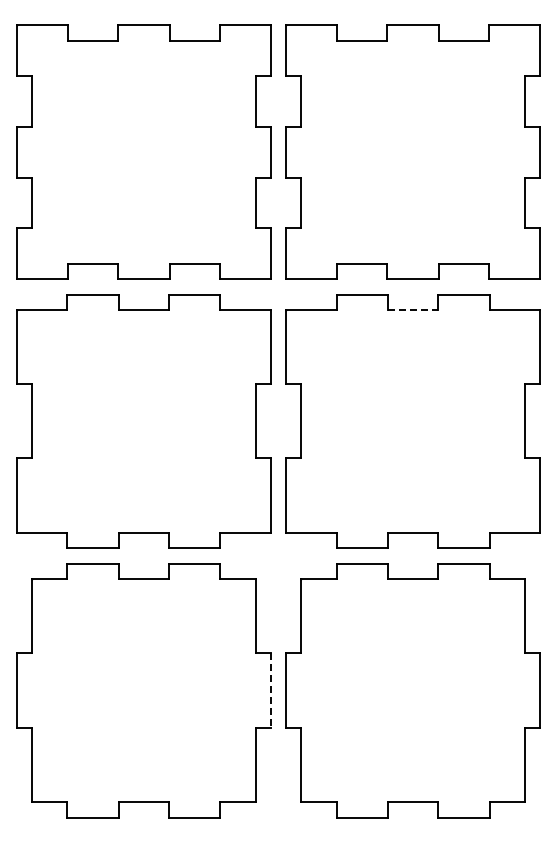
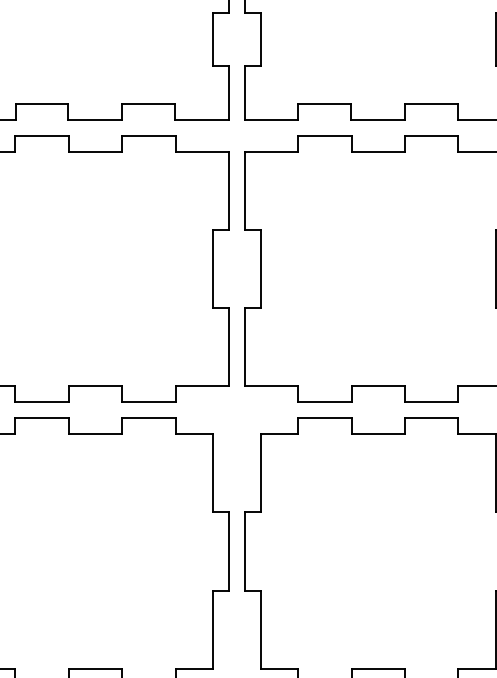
line: (413, 309) -> (378, 151), dashed -> solid
line: (270, 690) -> (228, 551), dashed -> solid

